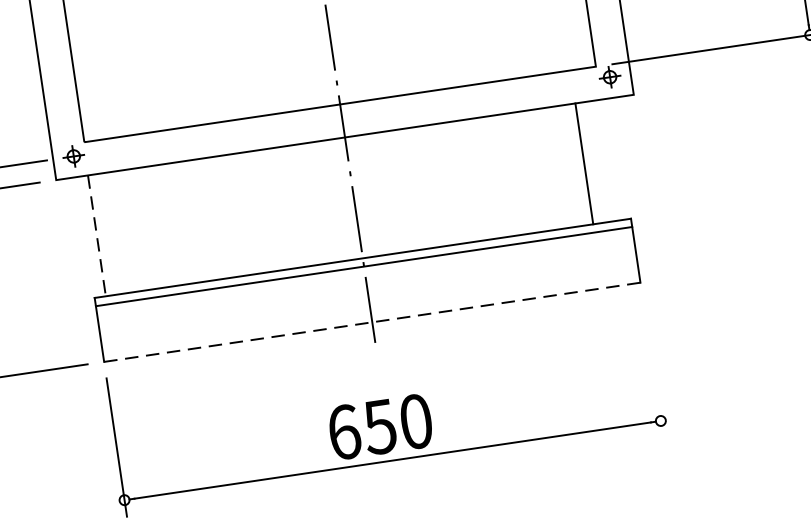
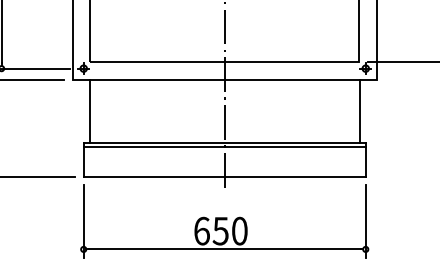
line: (583, 164) -> (359, 111), moved
line: (96, 236) -> (89, 111), dashed -> solid
line: (373, 321) -> (225, 176), dashed -> solid
line: (652, 367) -> (365, 221), added

